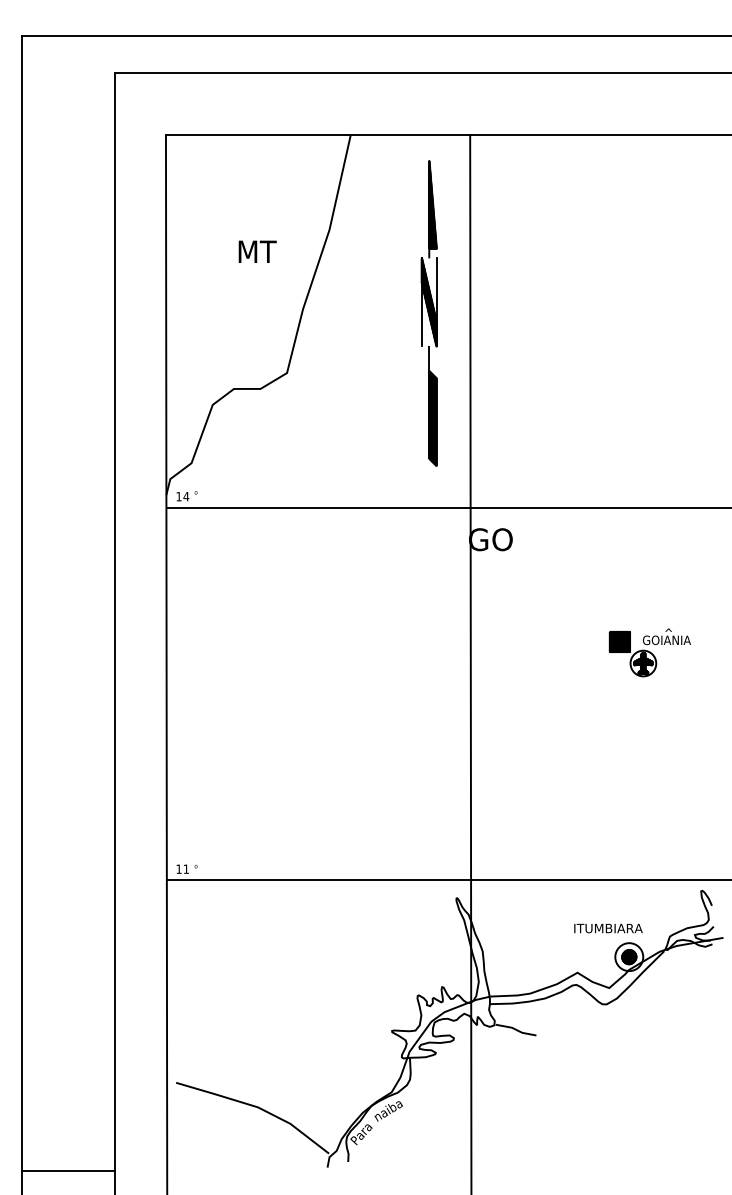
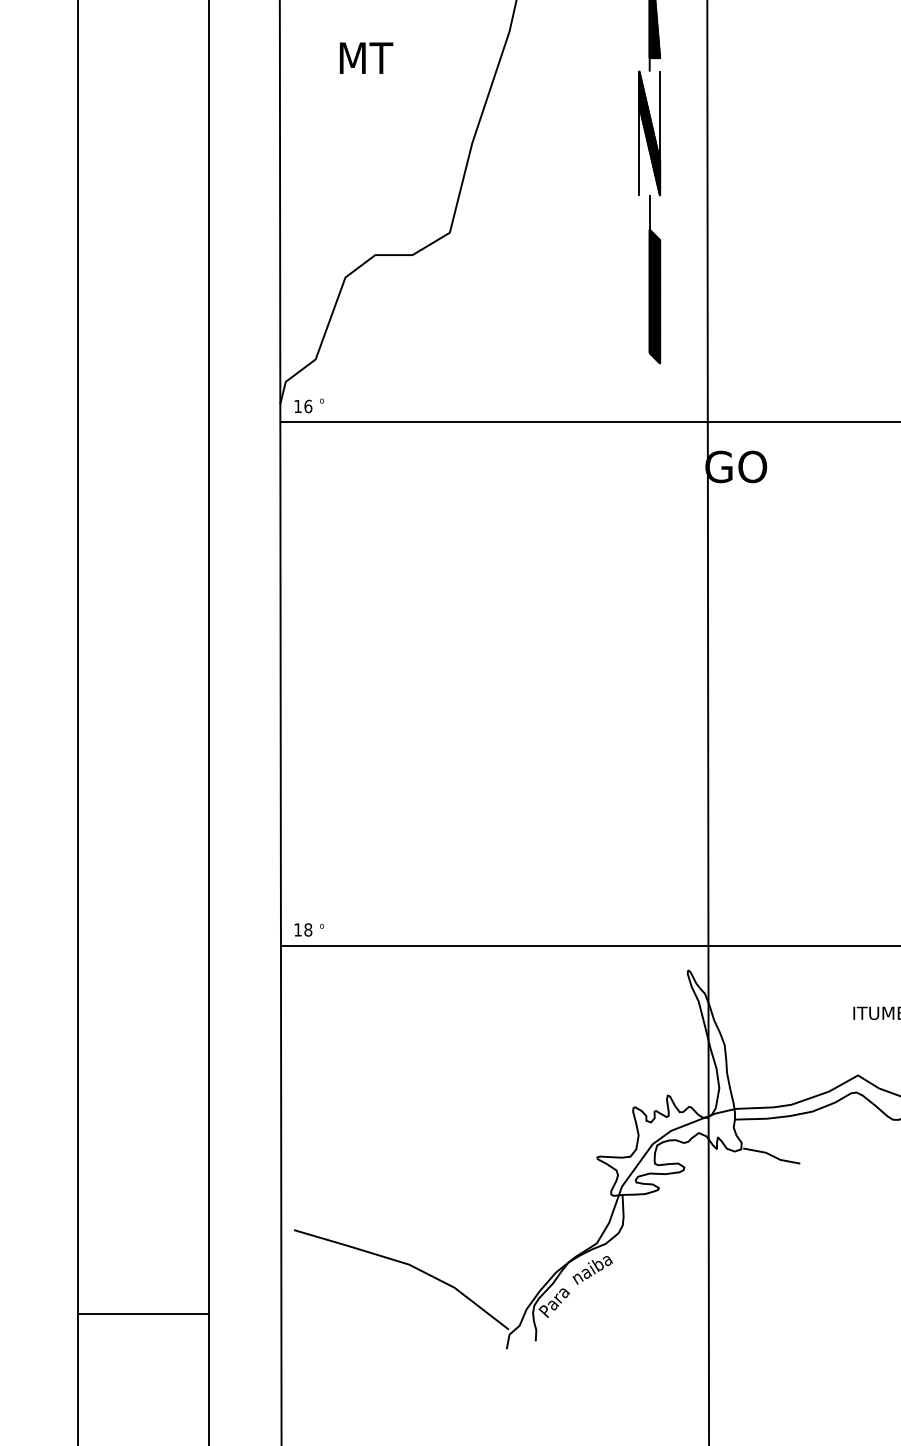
text: (257, 251) -> (366, 57), moved
text: (186, 496) -> (308, 406), 14 -> 16
text: (186, 868) -> (308, 928), 11 -> 18
line: (68, 1171) -> (142, 1313), moved

